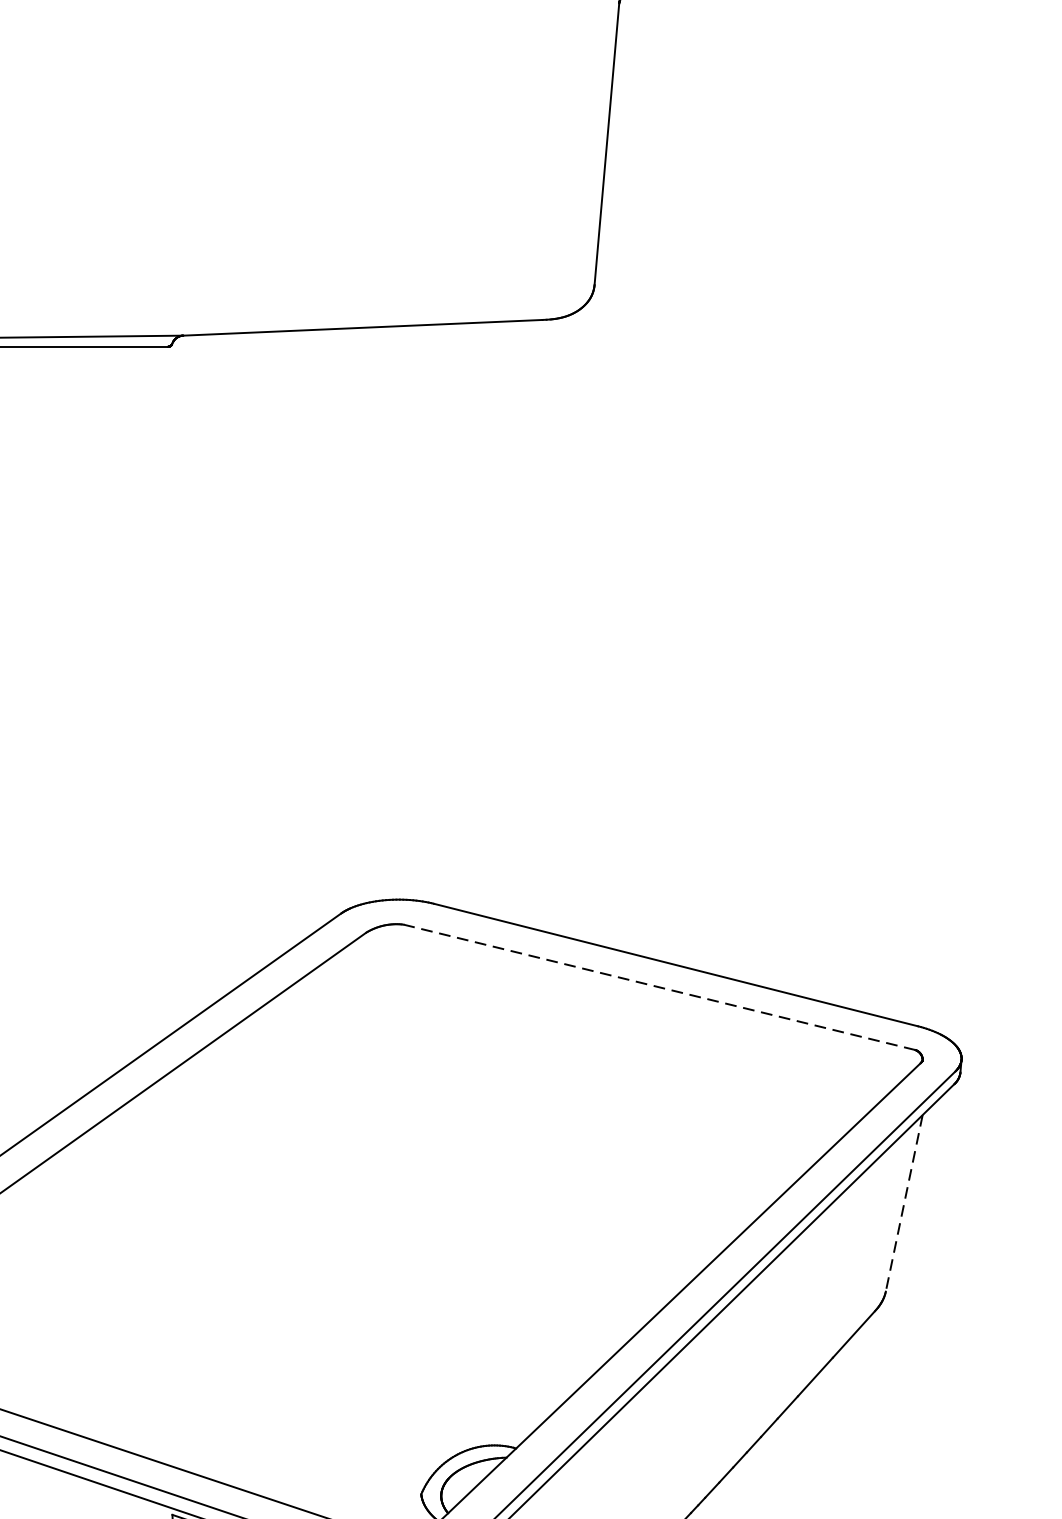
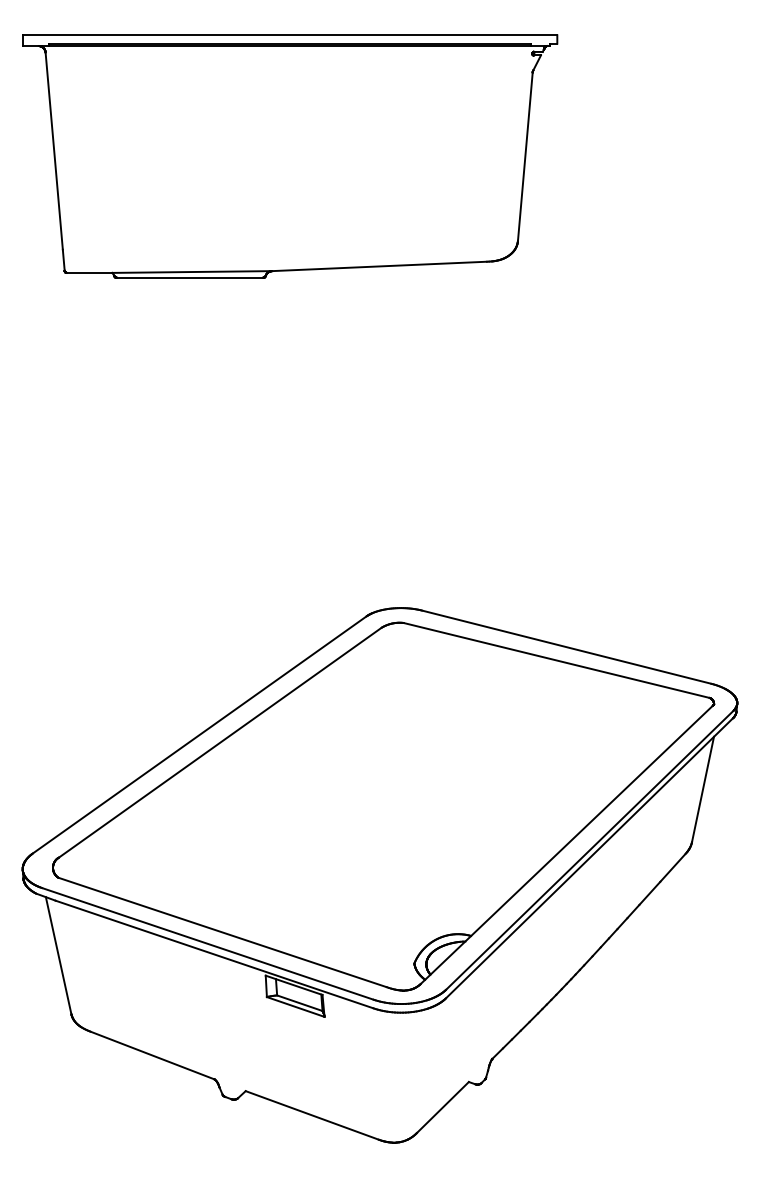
line: (659, 987) -> (556, 660), dashed -> solid
line: (903, 1203) -> (702, 789), dashed -> solid

